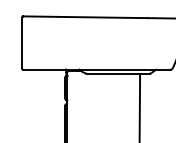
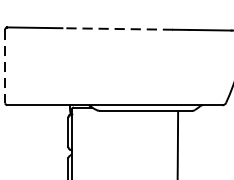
line: (99, 17) -> (118, 29), solid -> dashed
line: (21, 43) -> (4, 67), solid -> dashed

